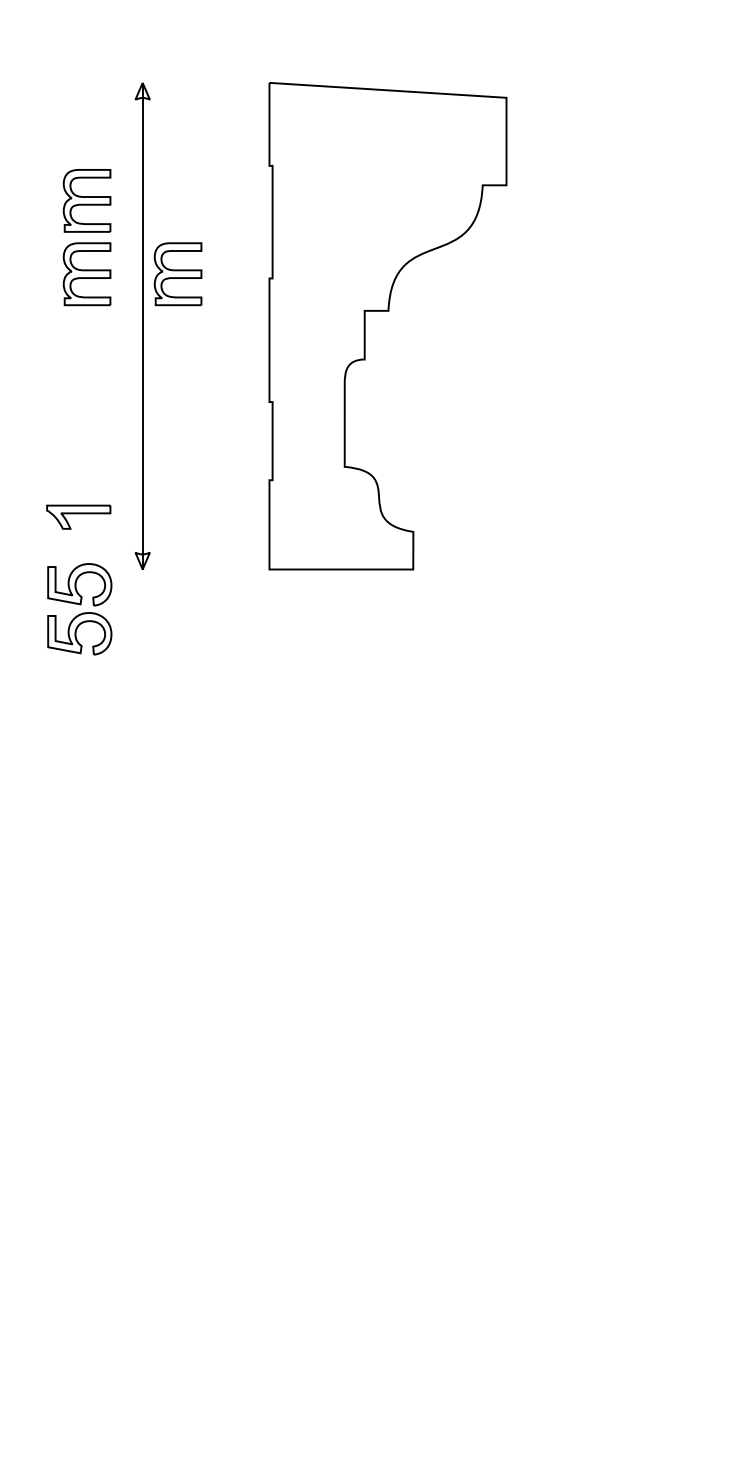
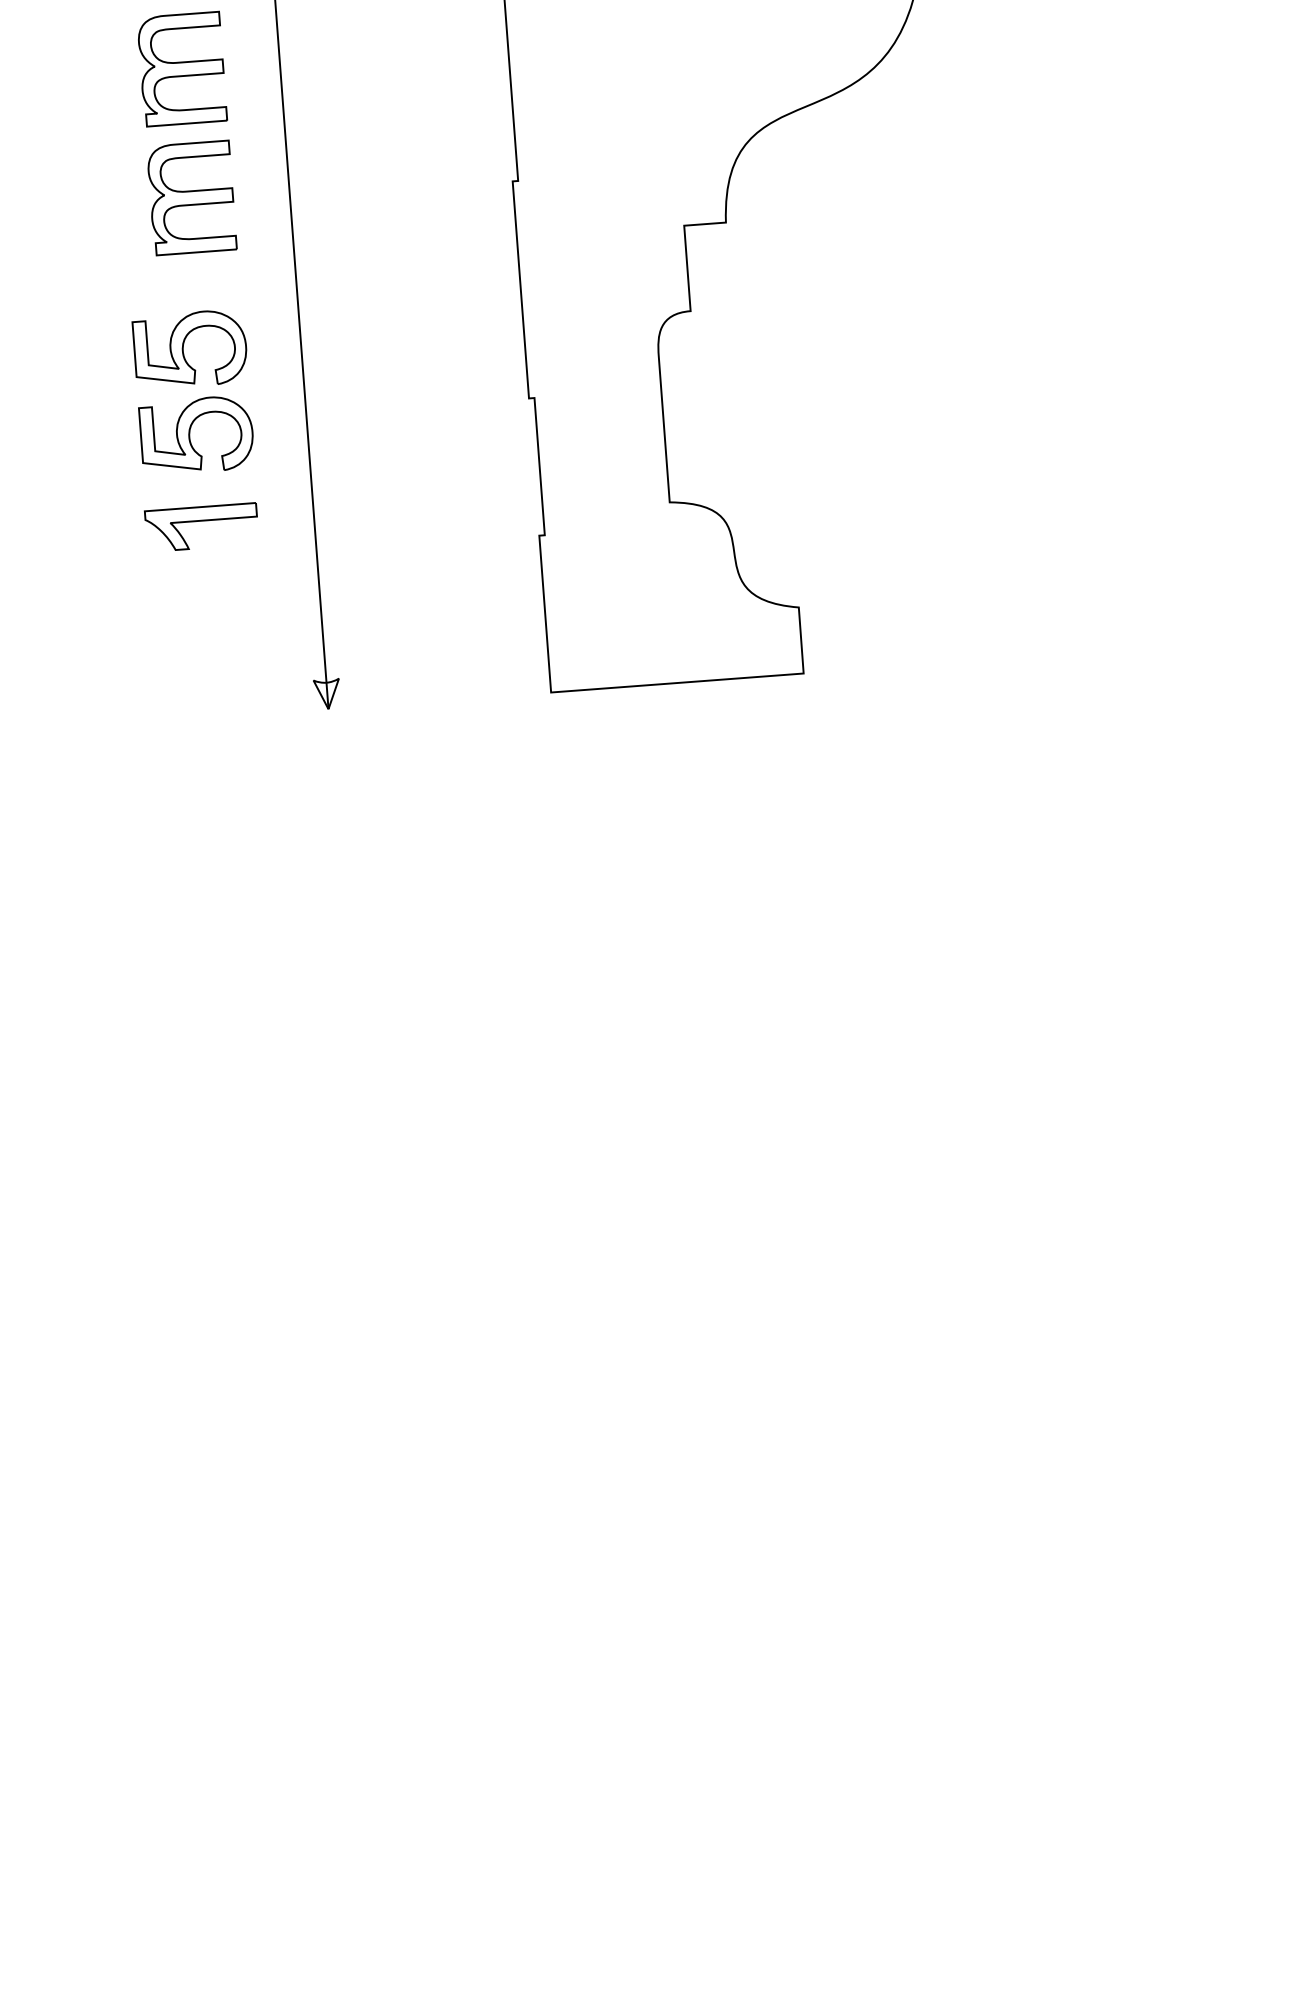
part: (177, 274) -> (350, 186), removed
part: (78, 516) -> (201, 526), moved
part: (79, 609) -> (193, 392), moved

